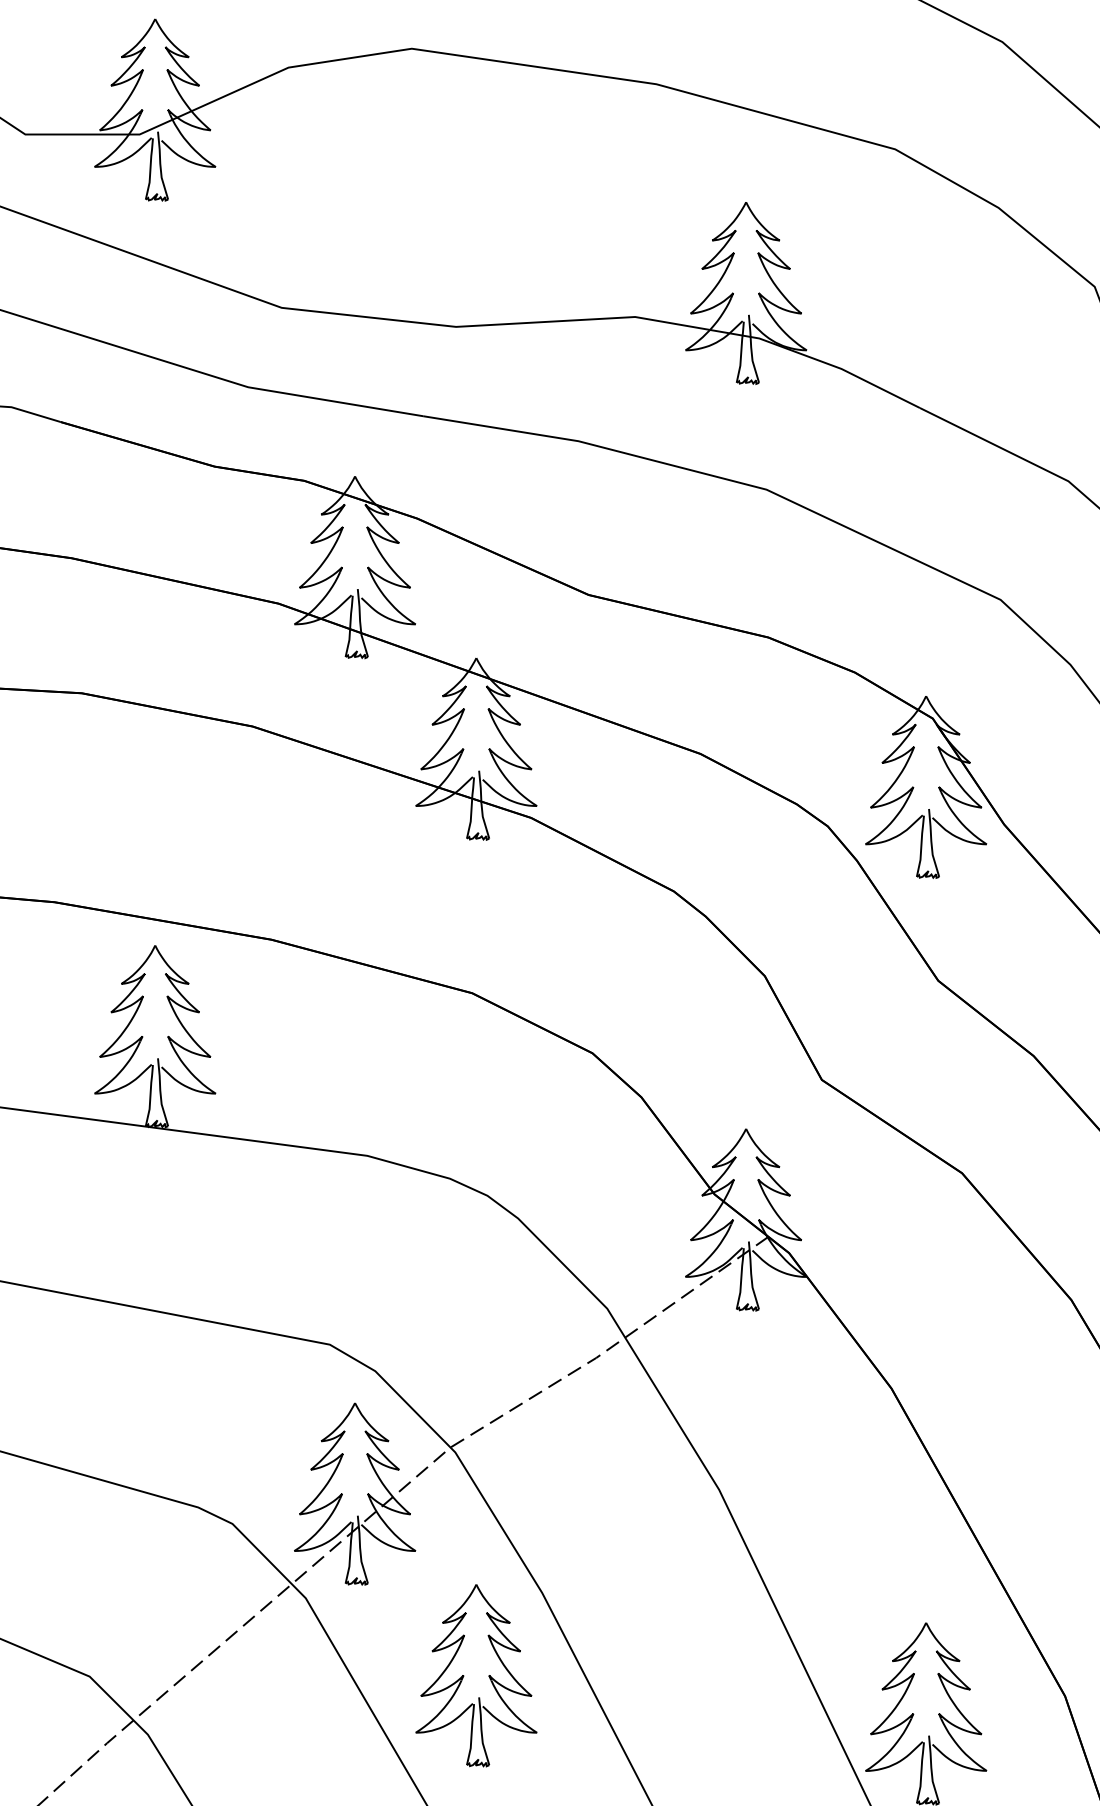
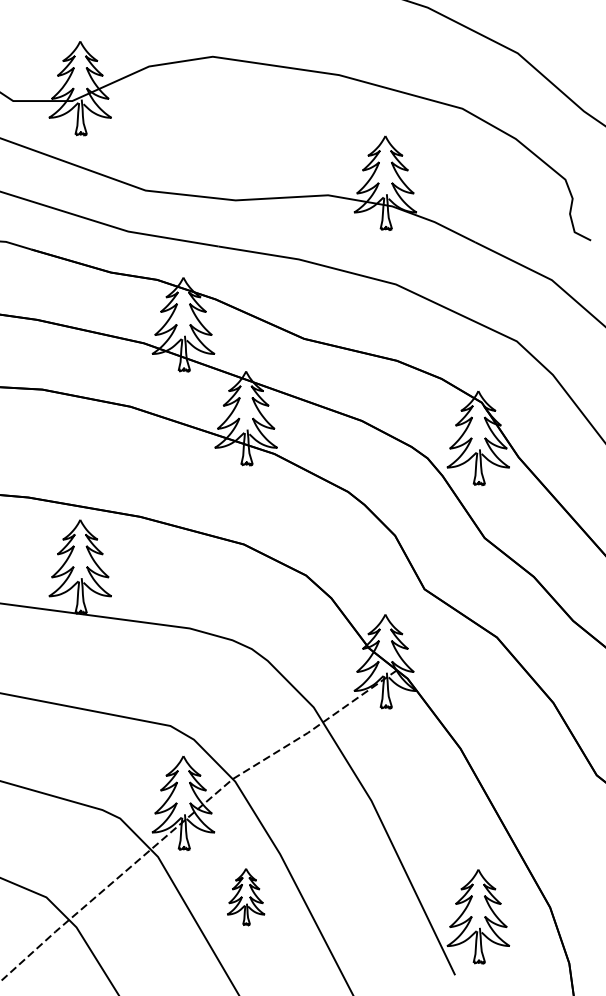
part: (475, 1674) -> (245, 896), size x0.6

